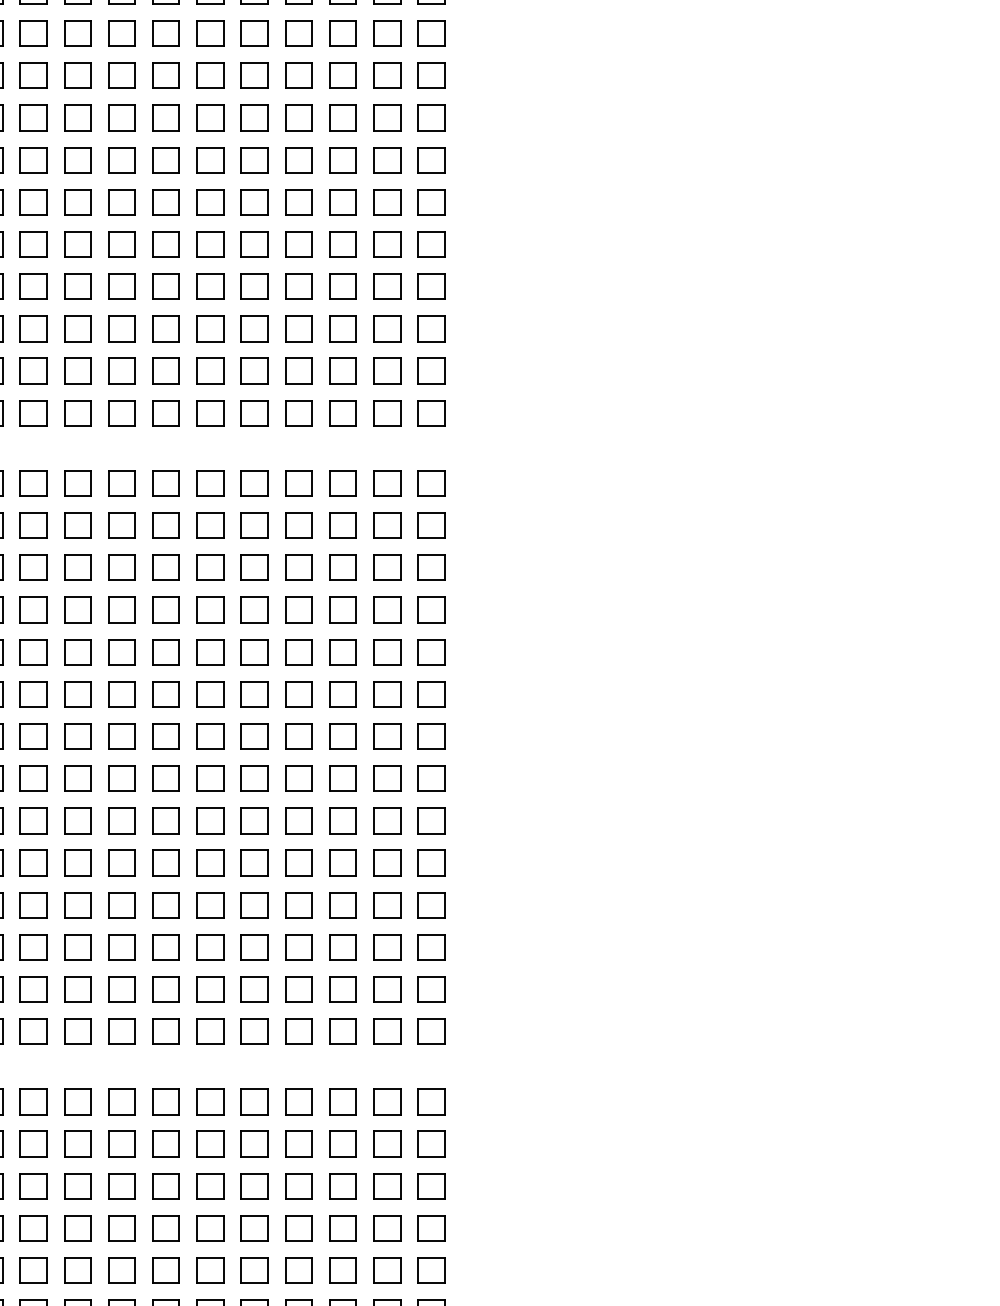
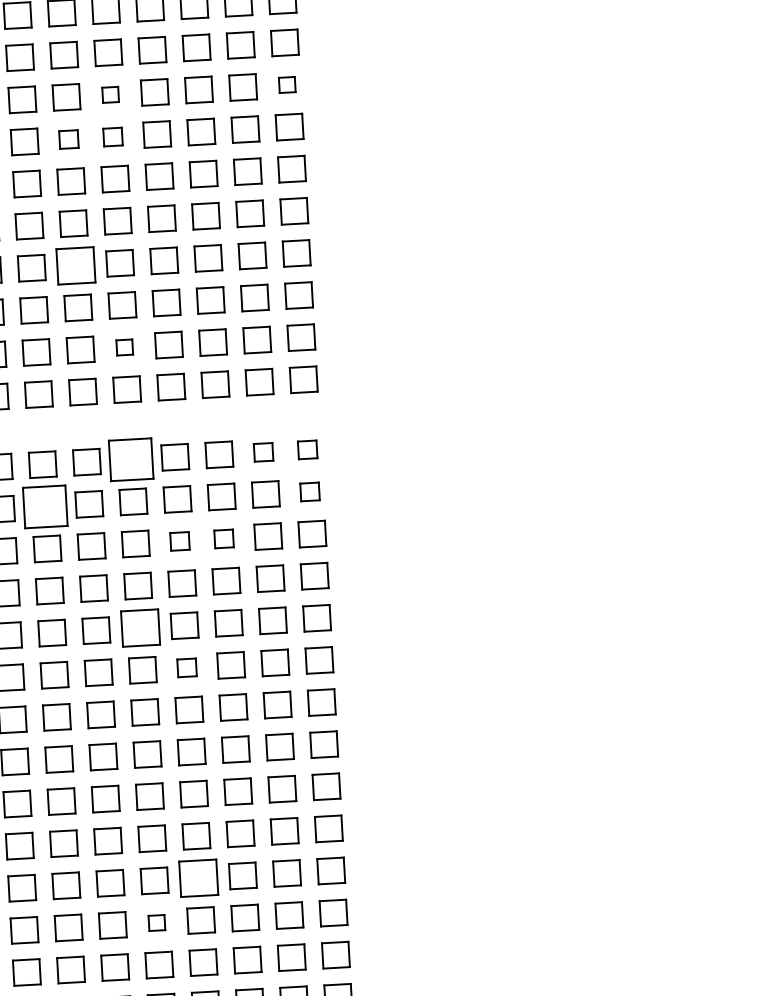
part: (254, 117) -> (110, 94), size x0.6
part: (431, 117) -> (287, 84), size x0.6
part: (210, 160) -> (68, 139), size x0.7
part: (254, 160) -> (112, 137), size x0.7
part: (210, 286) -> (76, 265), size x1.4
part: (254, 370) -> (124, 346), size x0.6
part: (254, 483) -> (130, 459), size x1.6
part: (387, 483) -> (263, 452), size x0.7
part: (431, 483) -> (307, 449), size x0.7
part: (165, 525) -> (44, 506), size x1.6
part: (431, 525) -> (310, 491), size x0.7
part: (298, 567) -> (179, 541), size x0.7
part: (342, 567) -> (223, 538), size x0.7
part: (254, 652) -> (140, 628), size x1.4
part: (298, 694) -> (186, 668), size x0.7
part: (298, 905) -> (198, 878), size x1.4
part: (254, 947) -> (156, 923), size x0.6

